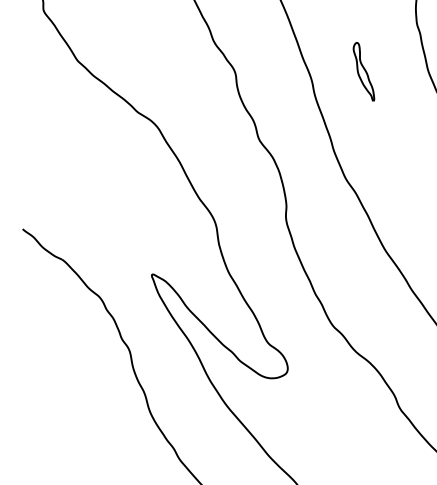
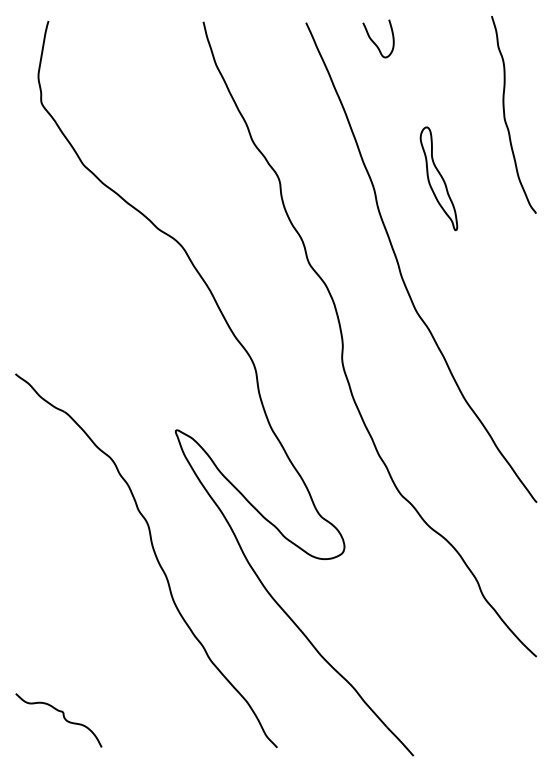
part: (363, 71) -> (438, 178), size x1.43

